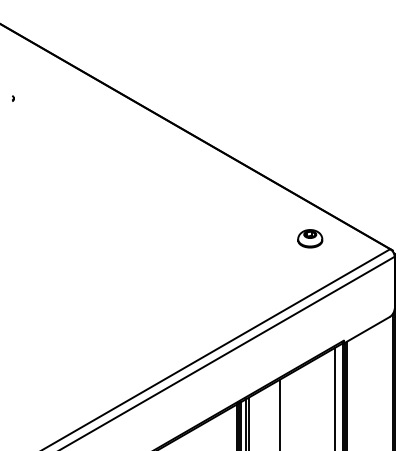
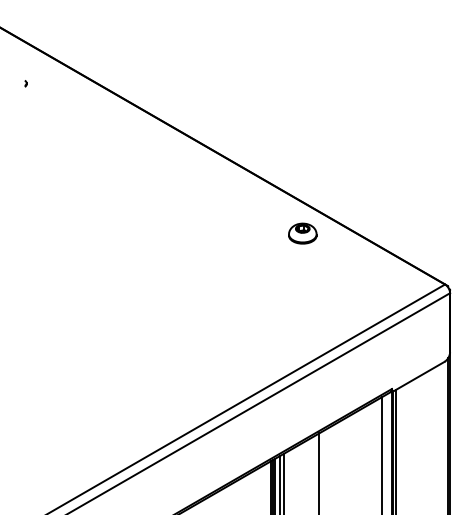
part: (12, 98) -> (25, 83), moved
part: (309, 238) -> (302, 233), moved

